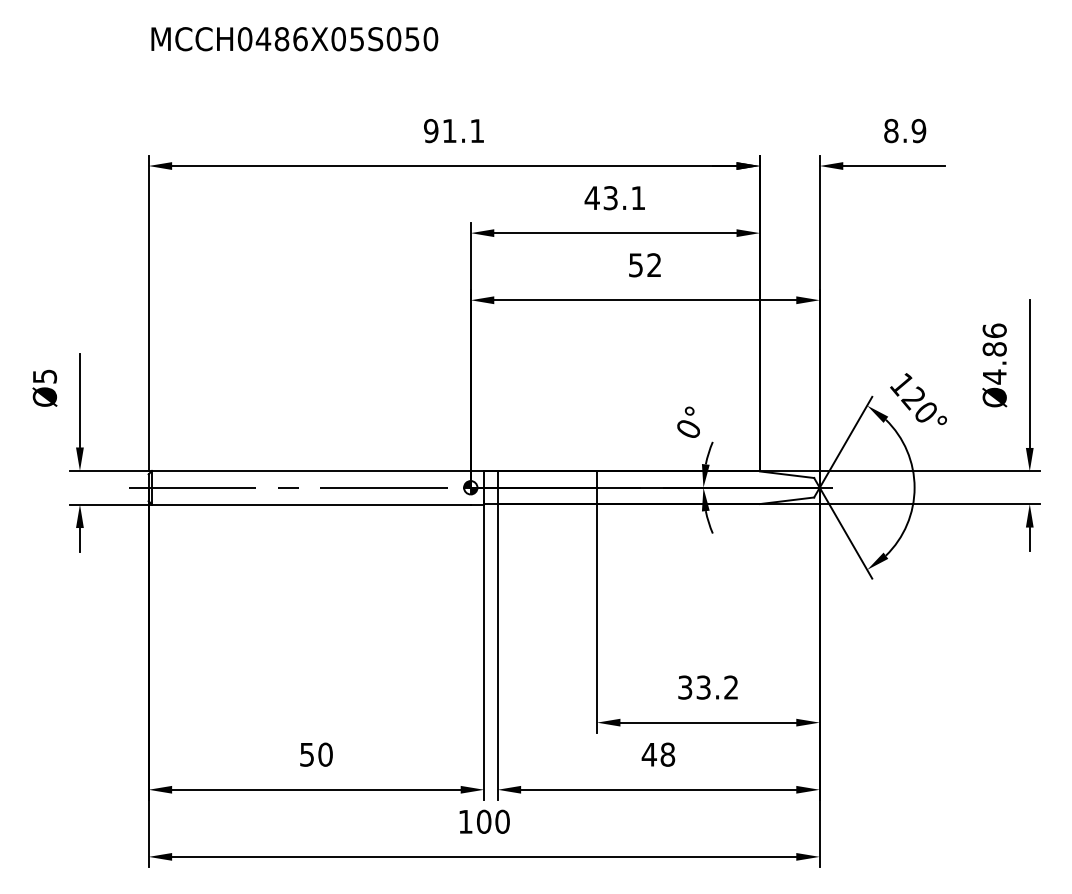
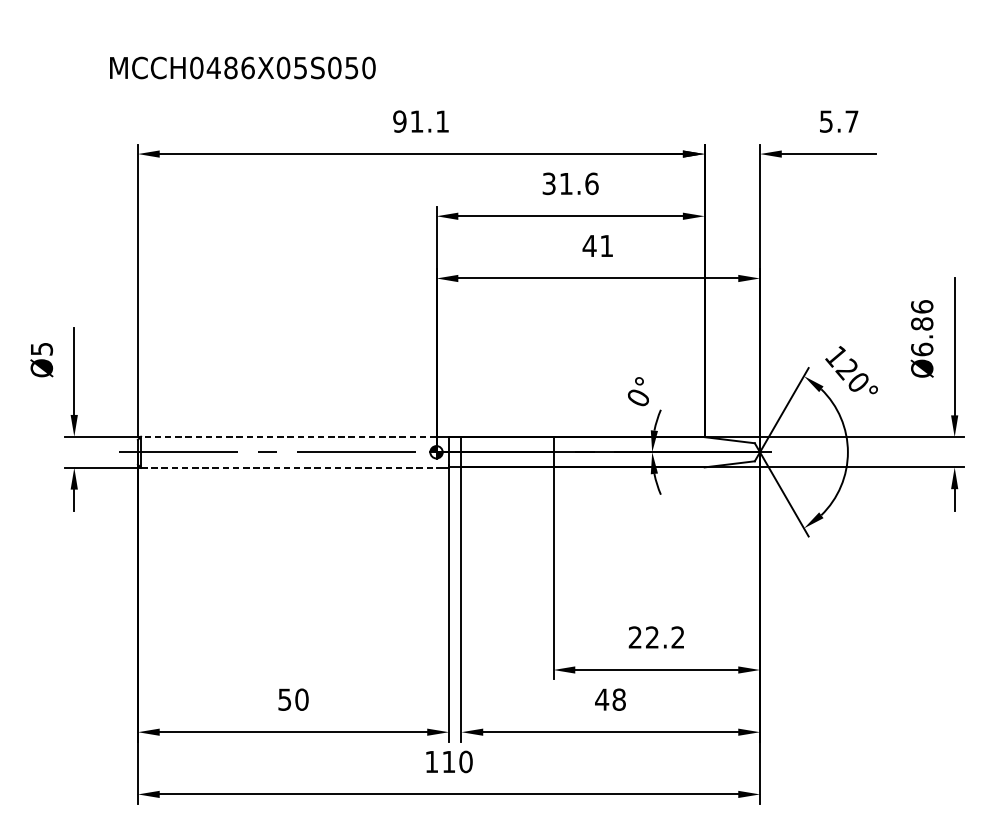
text: (294, 39) -> (242, 68), moved
text: (905, 130) -> (839, 121), 8.9 -> 5.7
text: (614, 198) -> (569, 184), 43.1 -> 31.6
text: (644, 265) -> (597, 246), 52 -> 41
text: (994, 376) -> (921, 349), Ø4.86 -> Ø6.86
line: (310, 470) -> (287, 436), solid -> dashed
line: (311, 504) -> (288, 467), solid -> dashed
text: (694, 687) -> (643, 637), 33.2 -> 22.2
text: (484, 821) -> (449, 761), 100 -> 110

